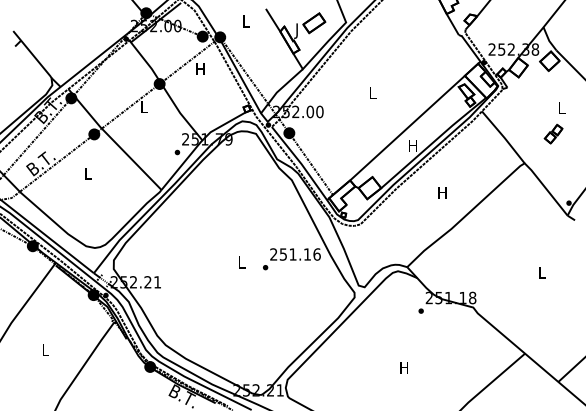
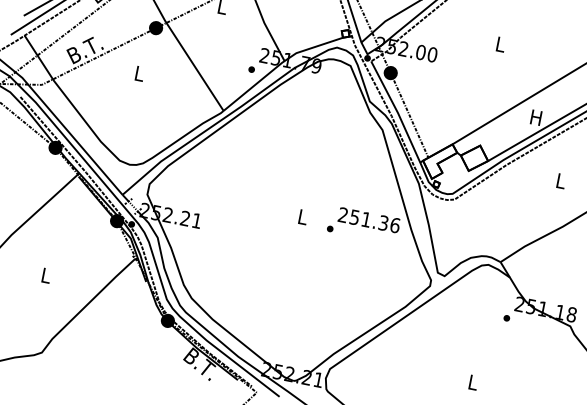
text: (442, 192) -> (560, 180), H -> L
text: (306, 254) -> (382, 222), 251.16 -> 251.36
text: (403, 367) -> (472, 381), H -> L

